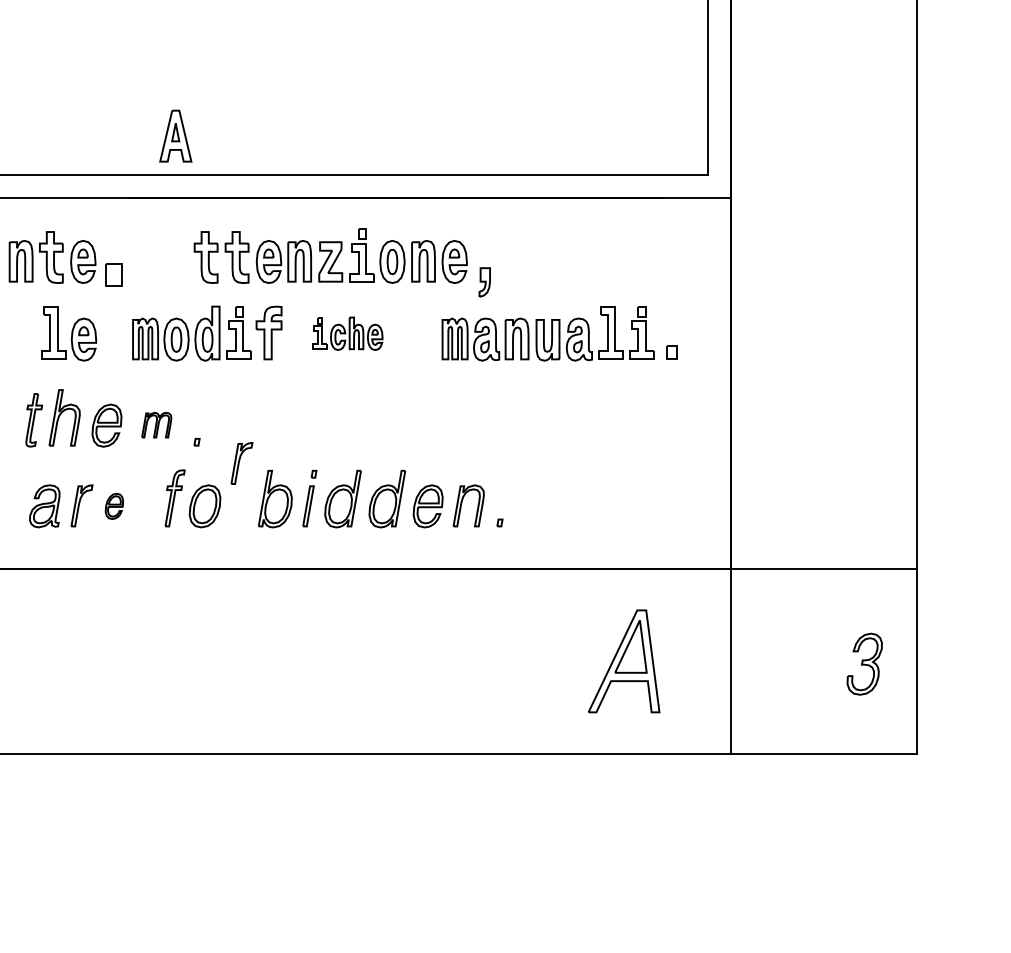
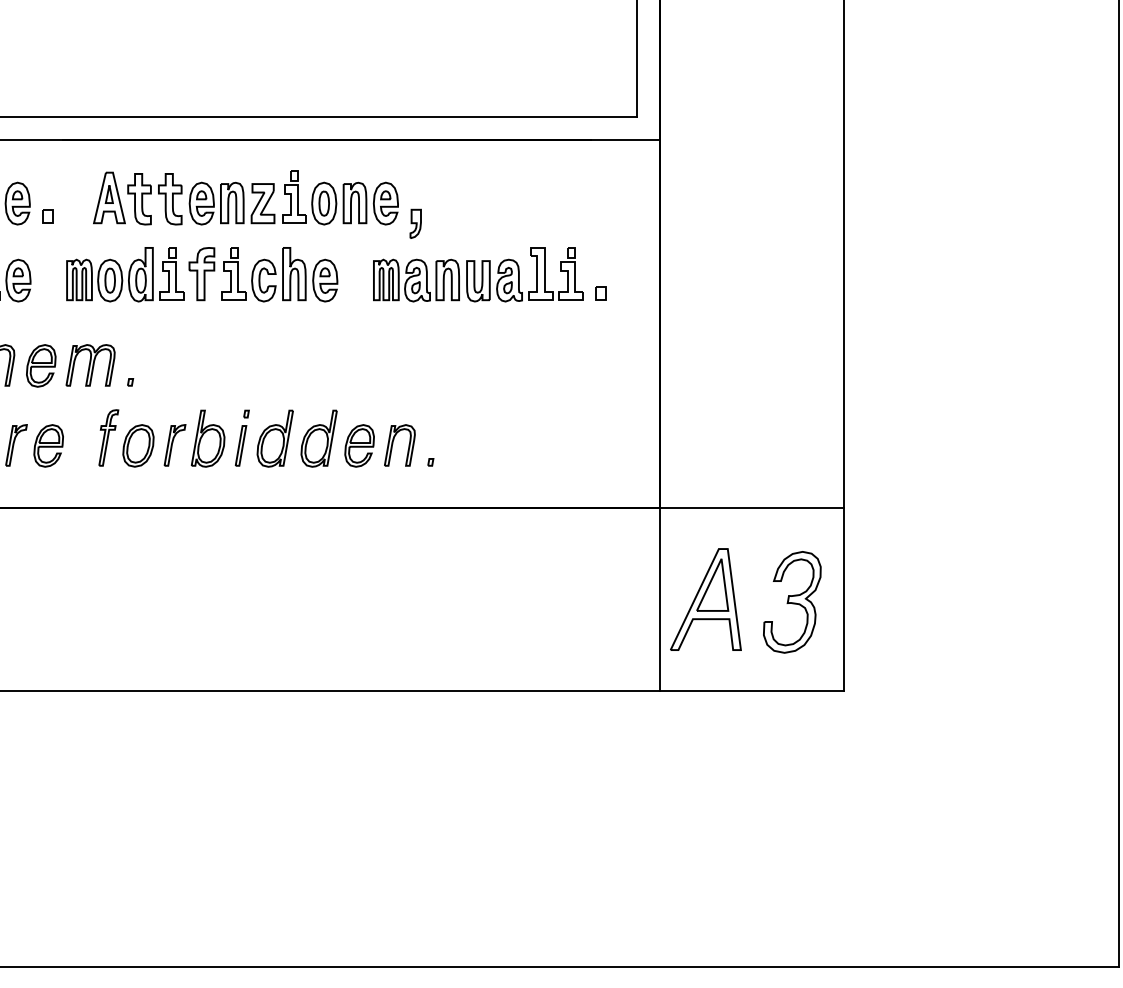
part: (175, 135) -> (109, 197), moved
part: (113, 274) -> (47, 216), size x0.62
part: (347, 333) -> (279, 274), size x1.67
part: (156, 425) -> (90, 365), size x1.67
part: (241, 463) -> (174, 445), moved
part: (114, 505) -> (48, 445), size x1.67
part: (623, 661) -> (705, 599), moved
part: (864, 664) -> (792, 602), size x1.67

